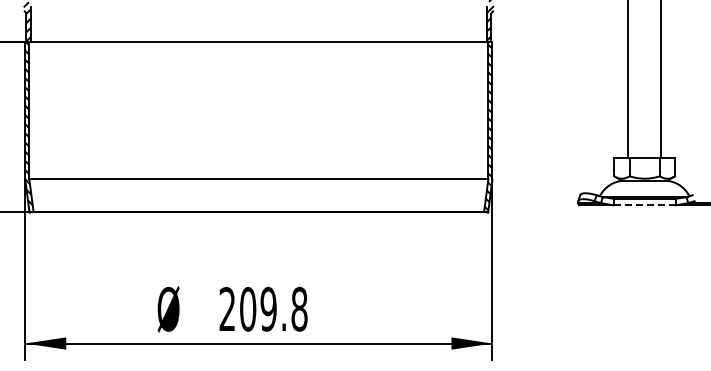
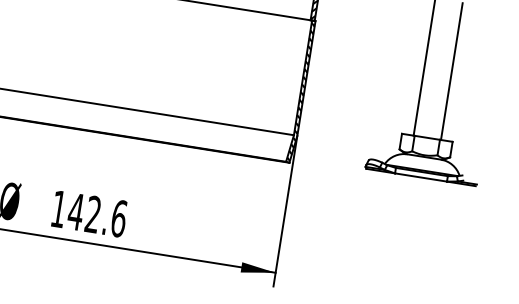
line: (645, 205) -> (421, 177), dashed -> solid
text: (263, 308) -> (89, 213), 209.8 -> 142.6

